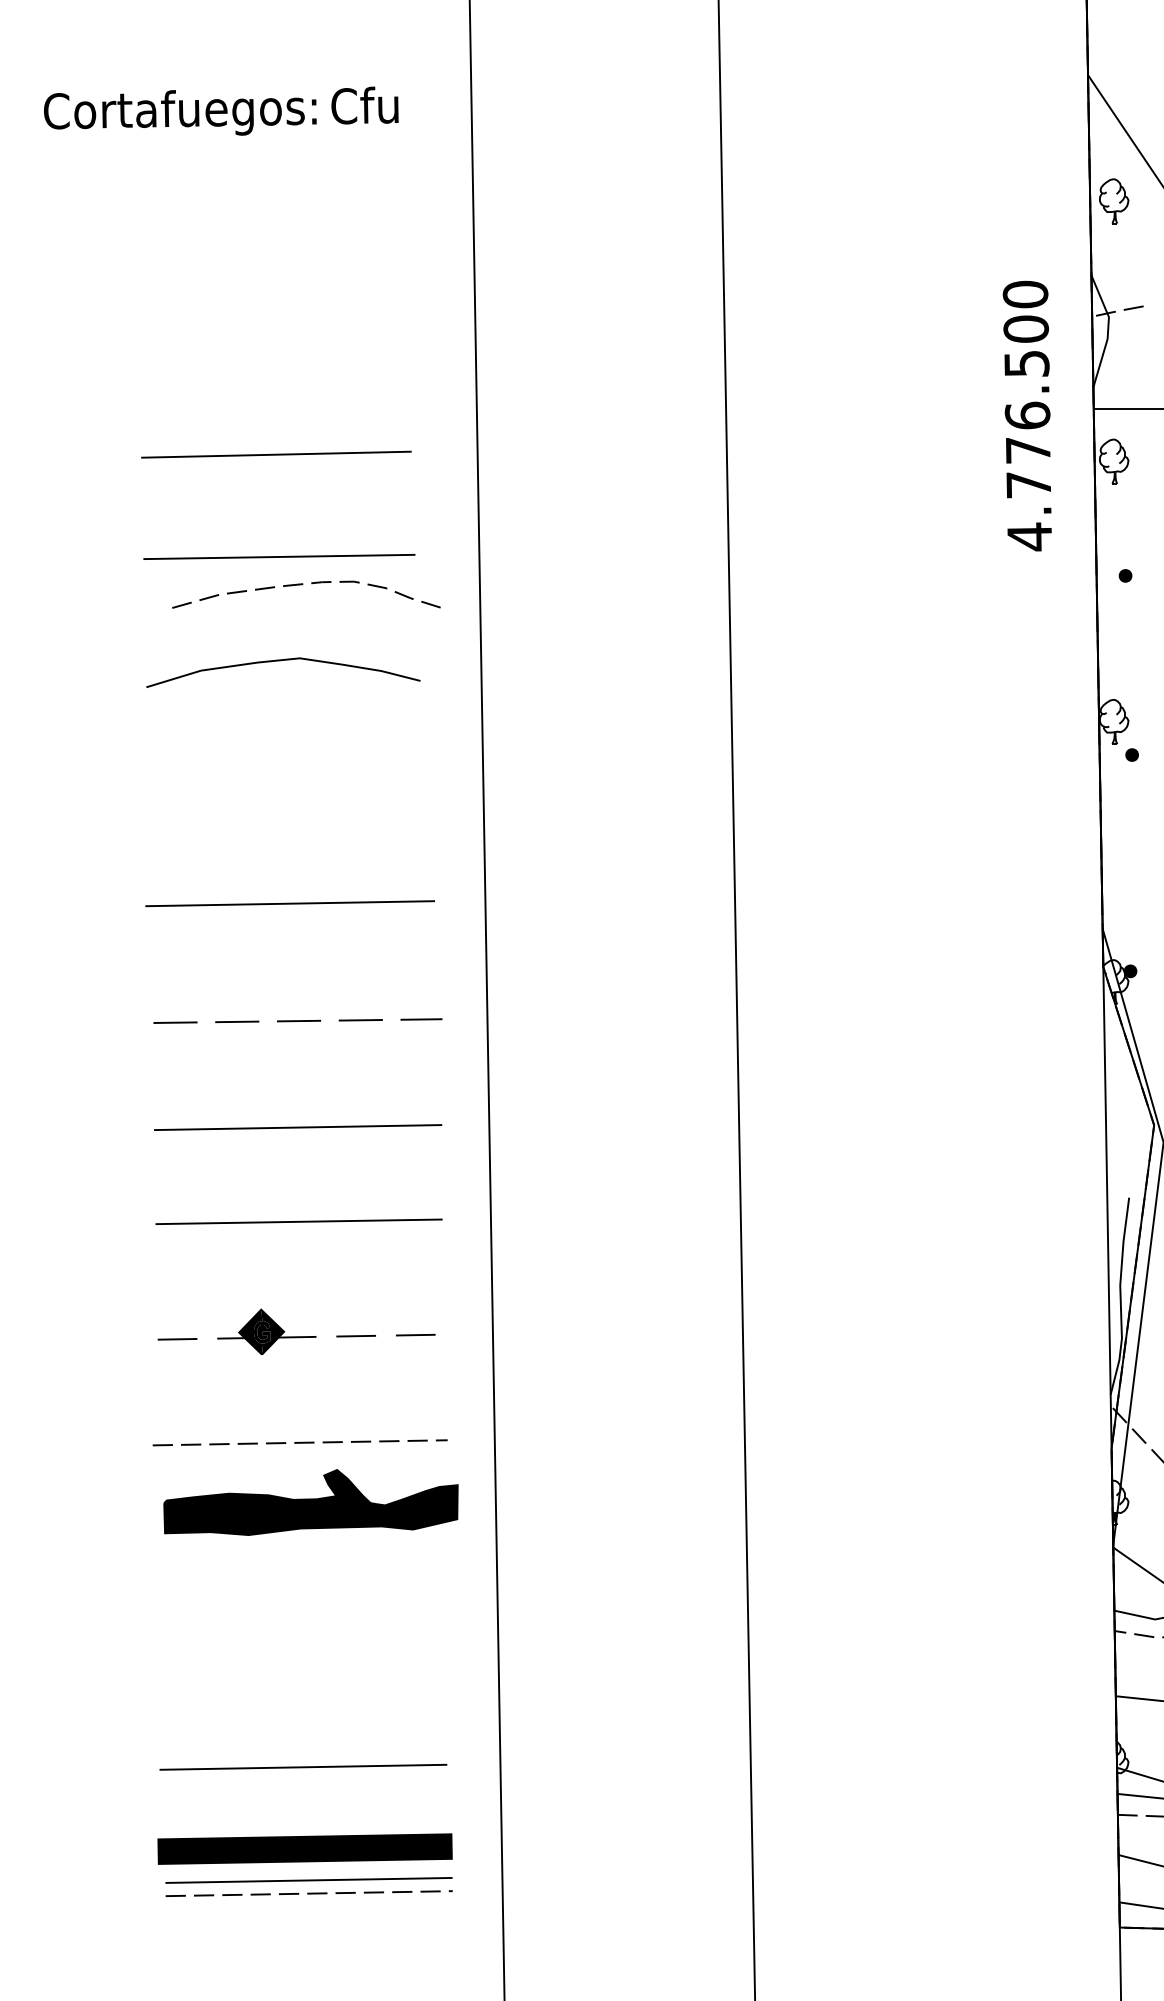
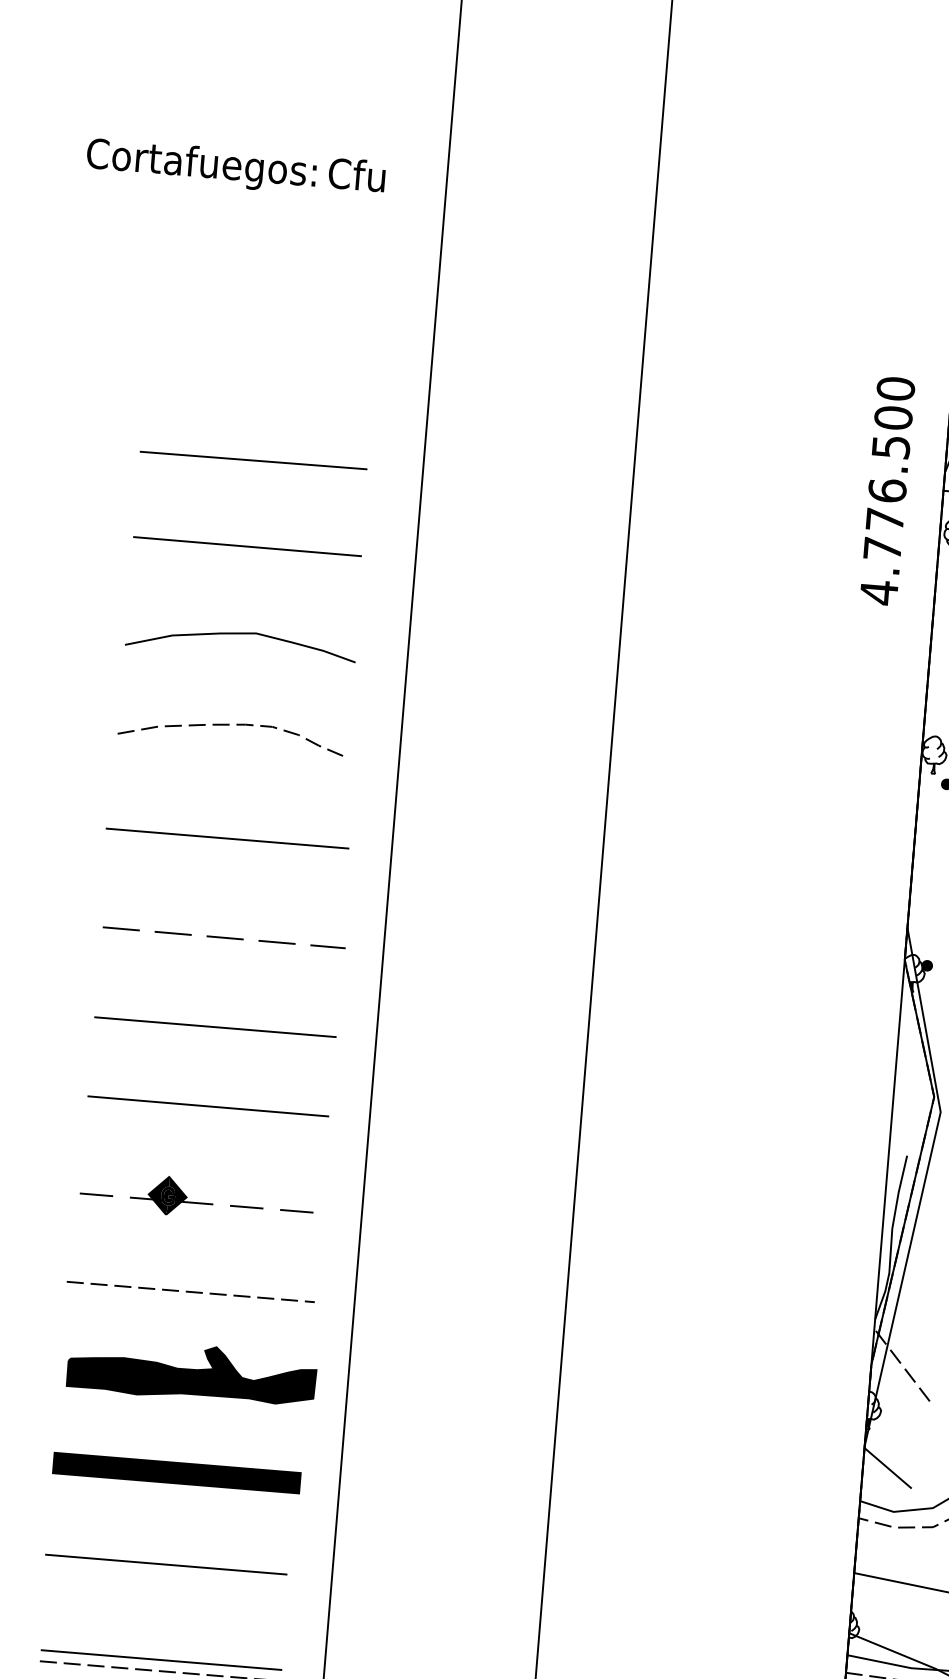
curve: (302, 585) -> (228, 725), moved
part: (310, 1502) -> (191, 1372), moved
part: (304, 1848) -> (176, 1472), moved

